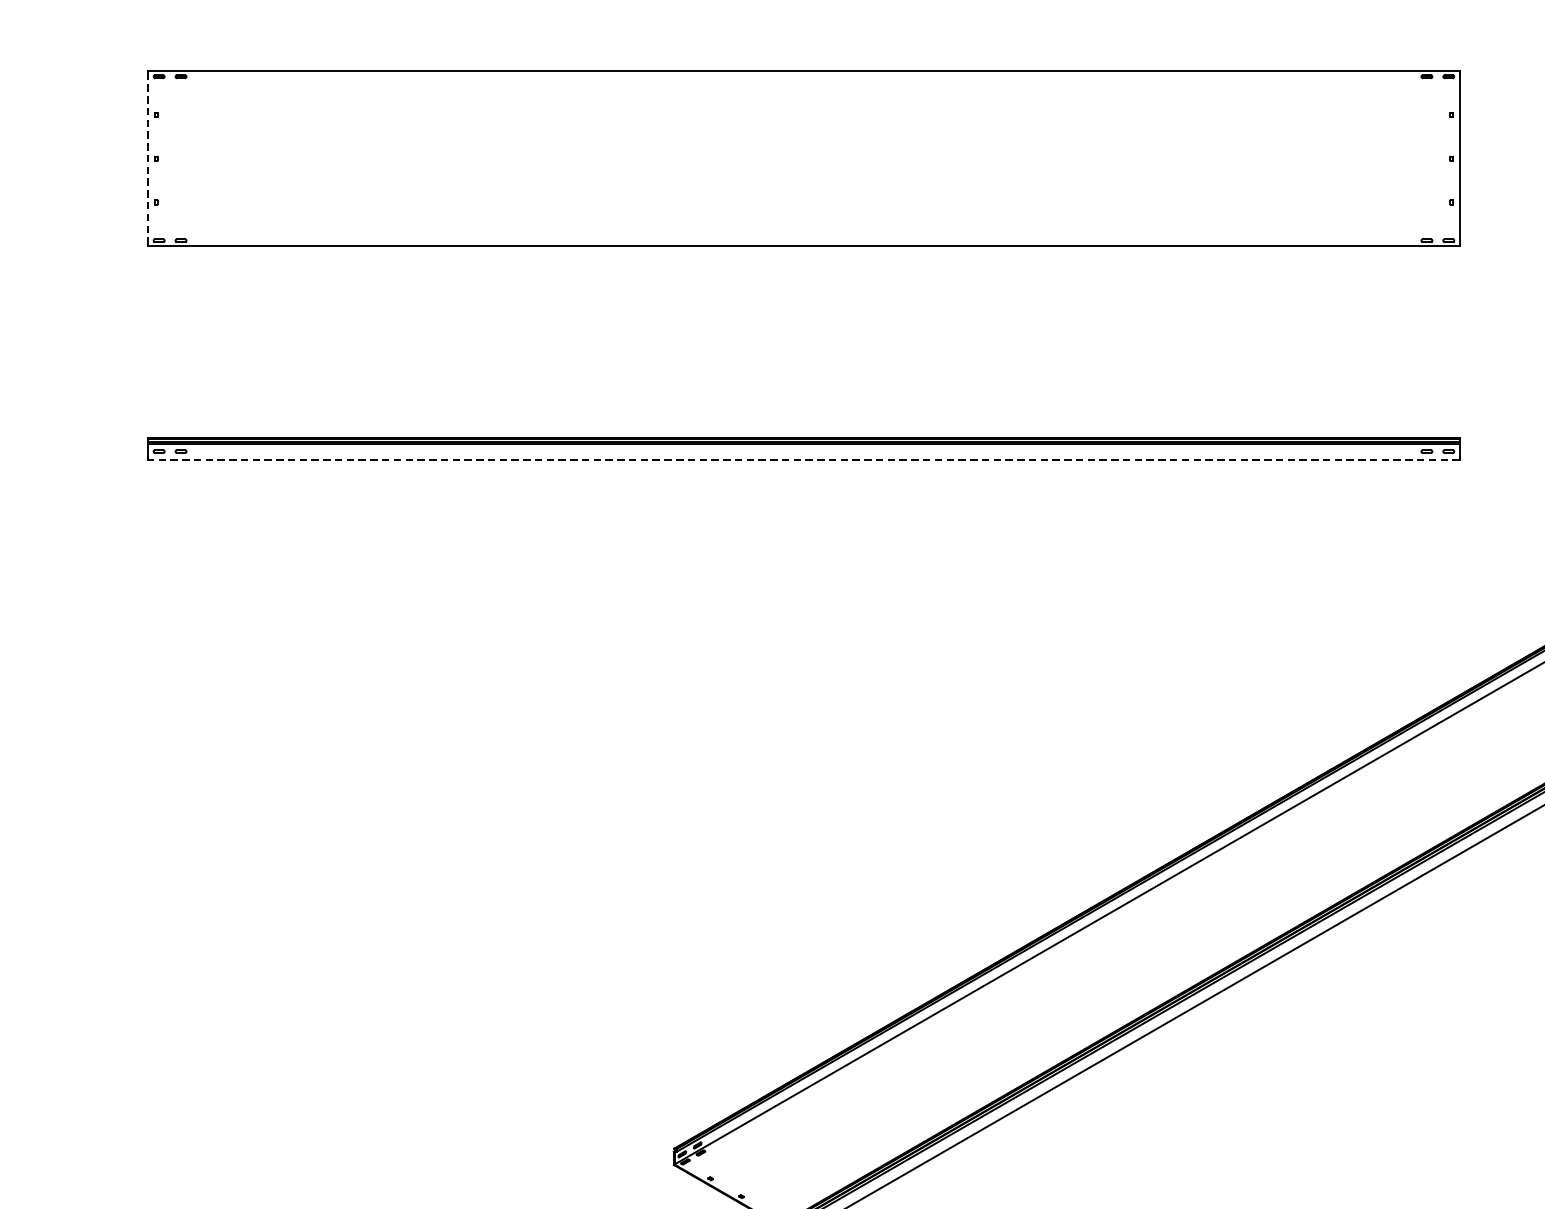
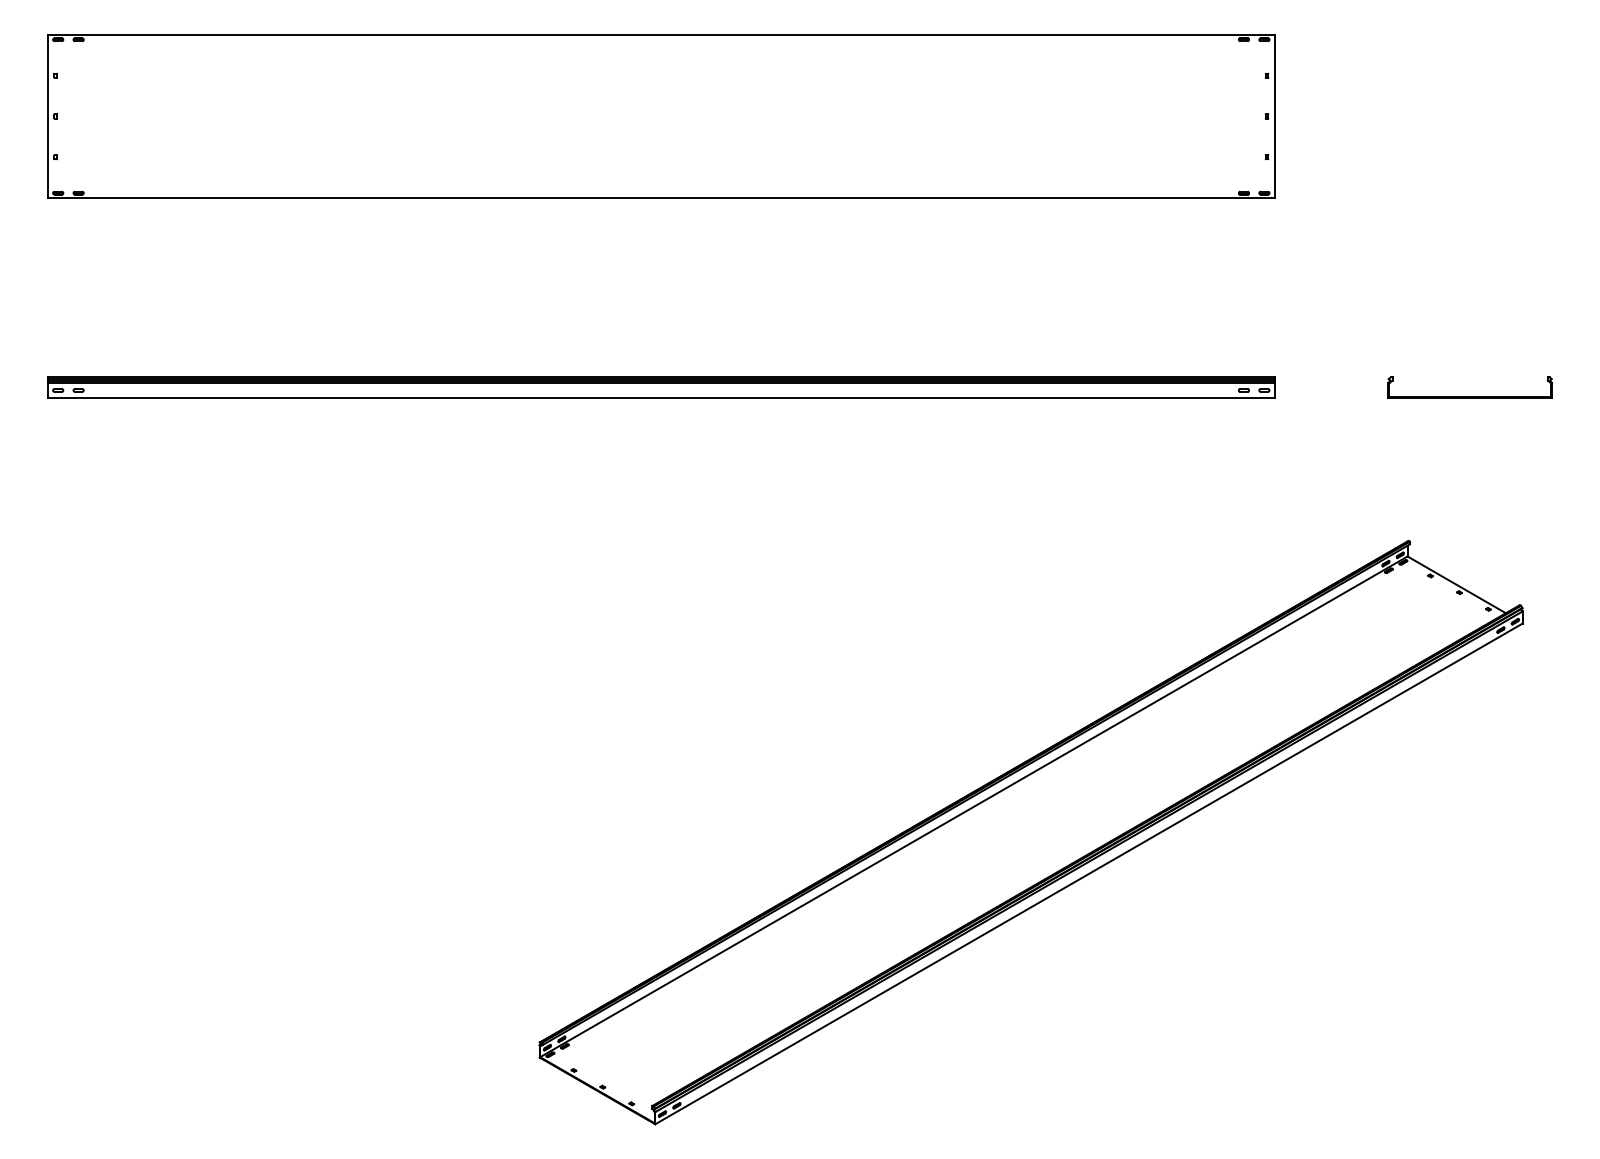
line: (147, 158) -> (47, 116), dashed -> solid
line: (803, 459) -> (660, 397), dashed -> solid

